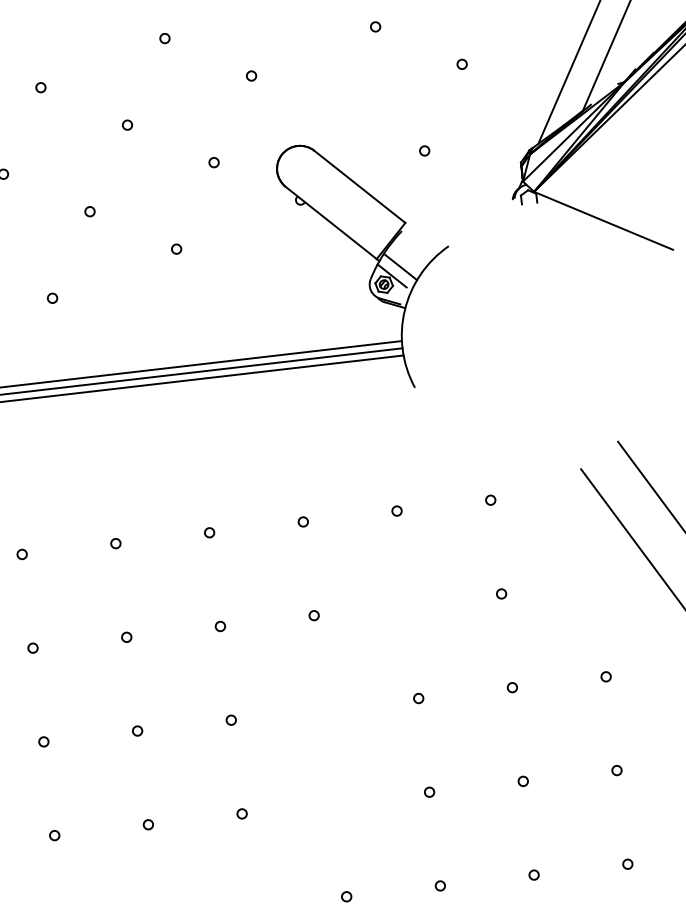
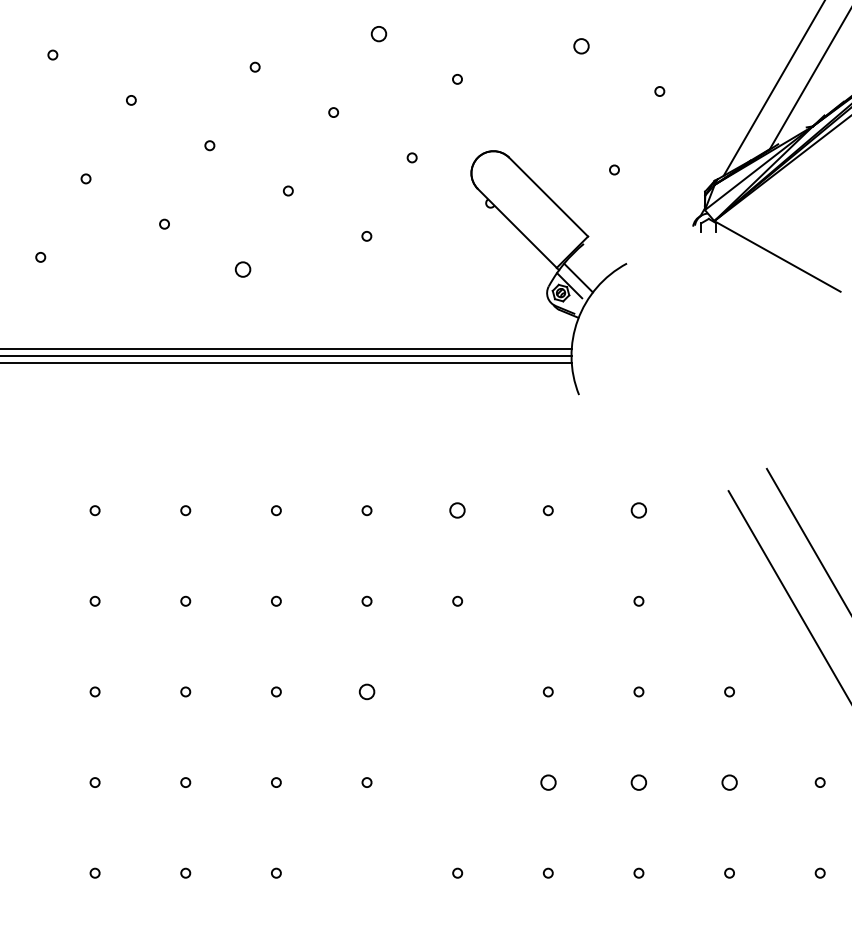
circle: (374, 26) -> (580, 45), size x1.6
circle: (164, 38) -> (378, 33), size x1.6
circle: (52, 298) -> (242, 269), size x1.6
circle: (490, 500) -> (638, 510), size x1.6
circle: (303, 521) -> (457, 510), size x1.6
circle: (230, 719) -> (366, 691), size x1.6
circle: (616, 770) -> (729, 782), size x1.6
circle: (522, 781) -> (638, 782), size x1.6
circle: (428, 792) -> (547, 782), size x1.6

